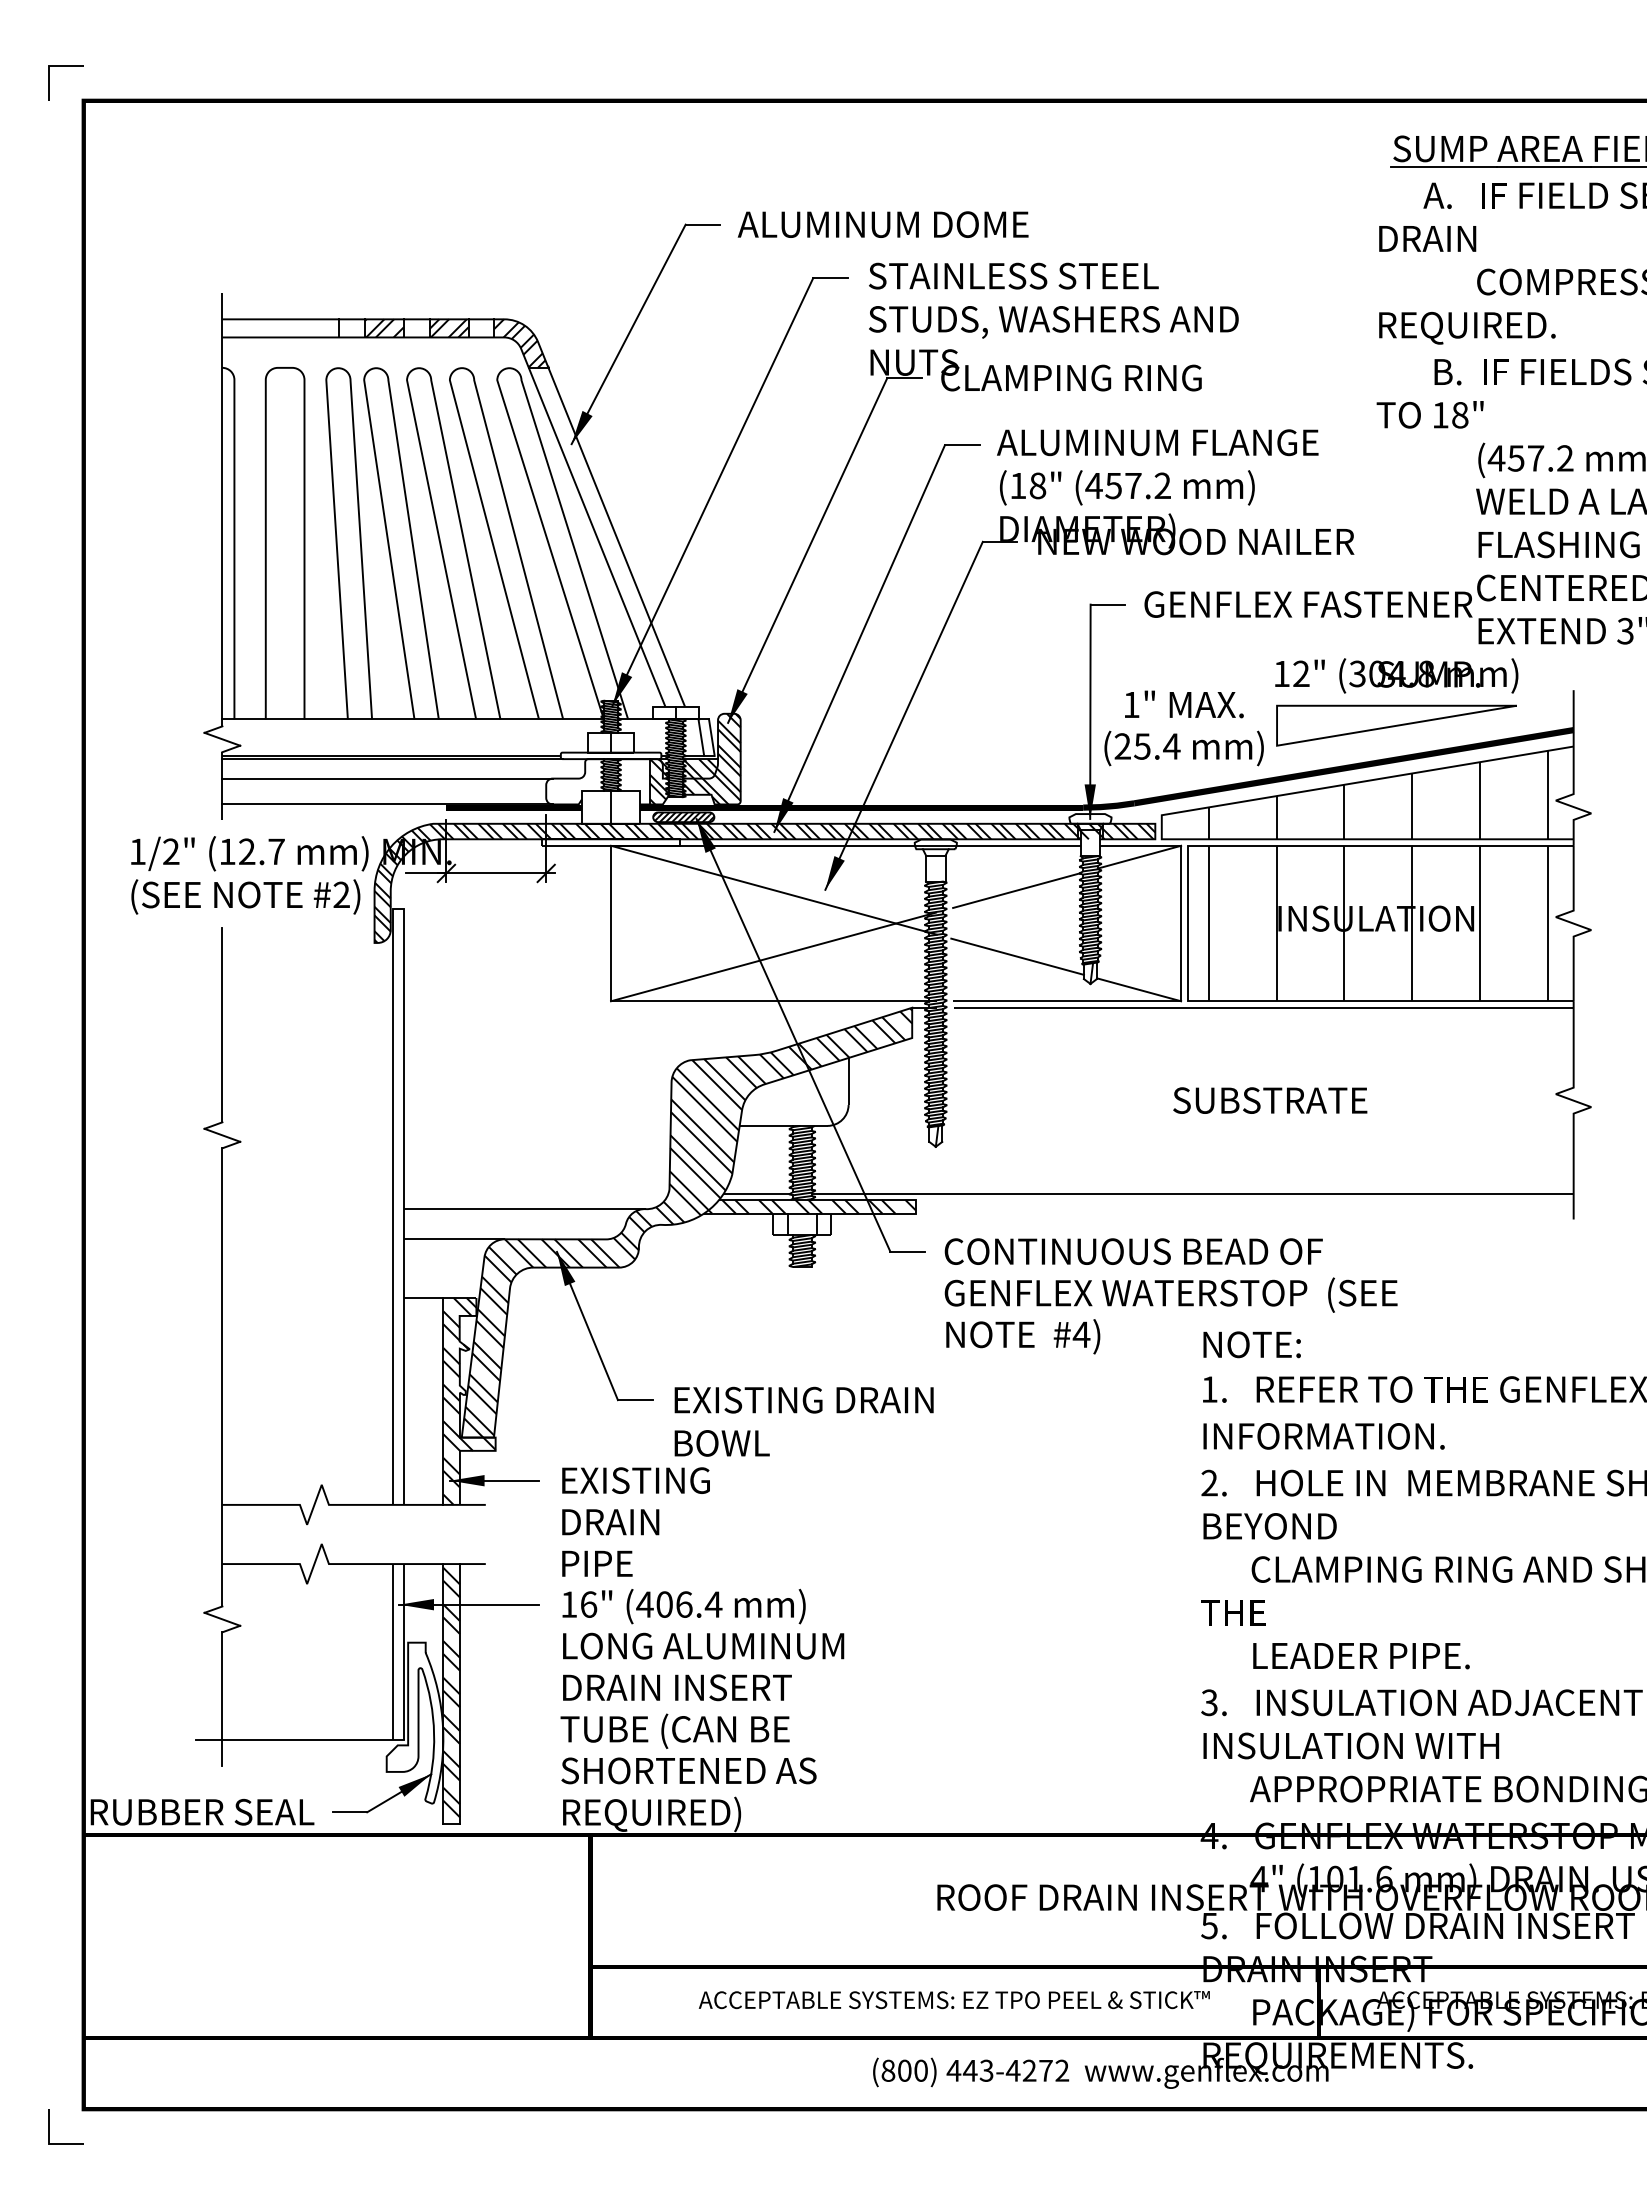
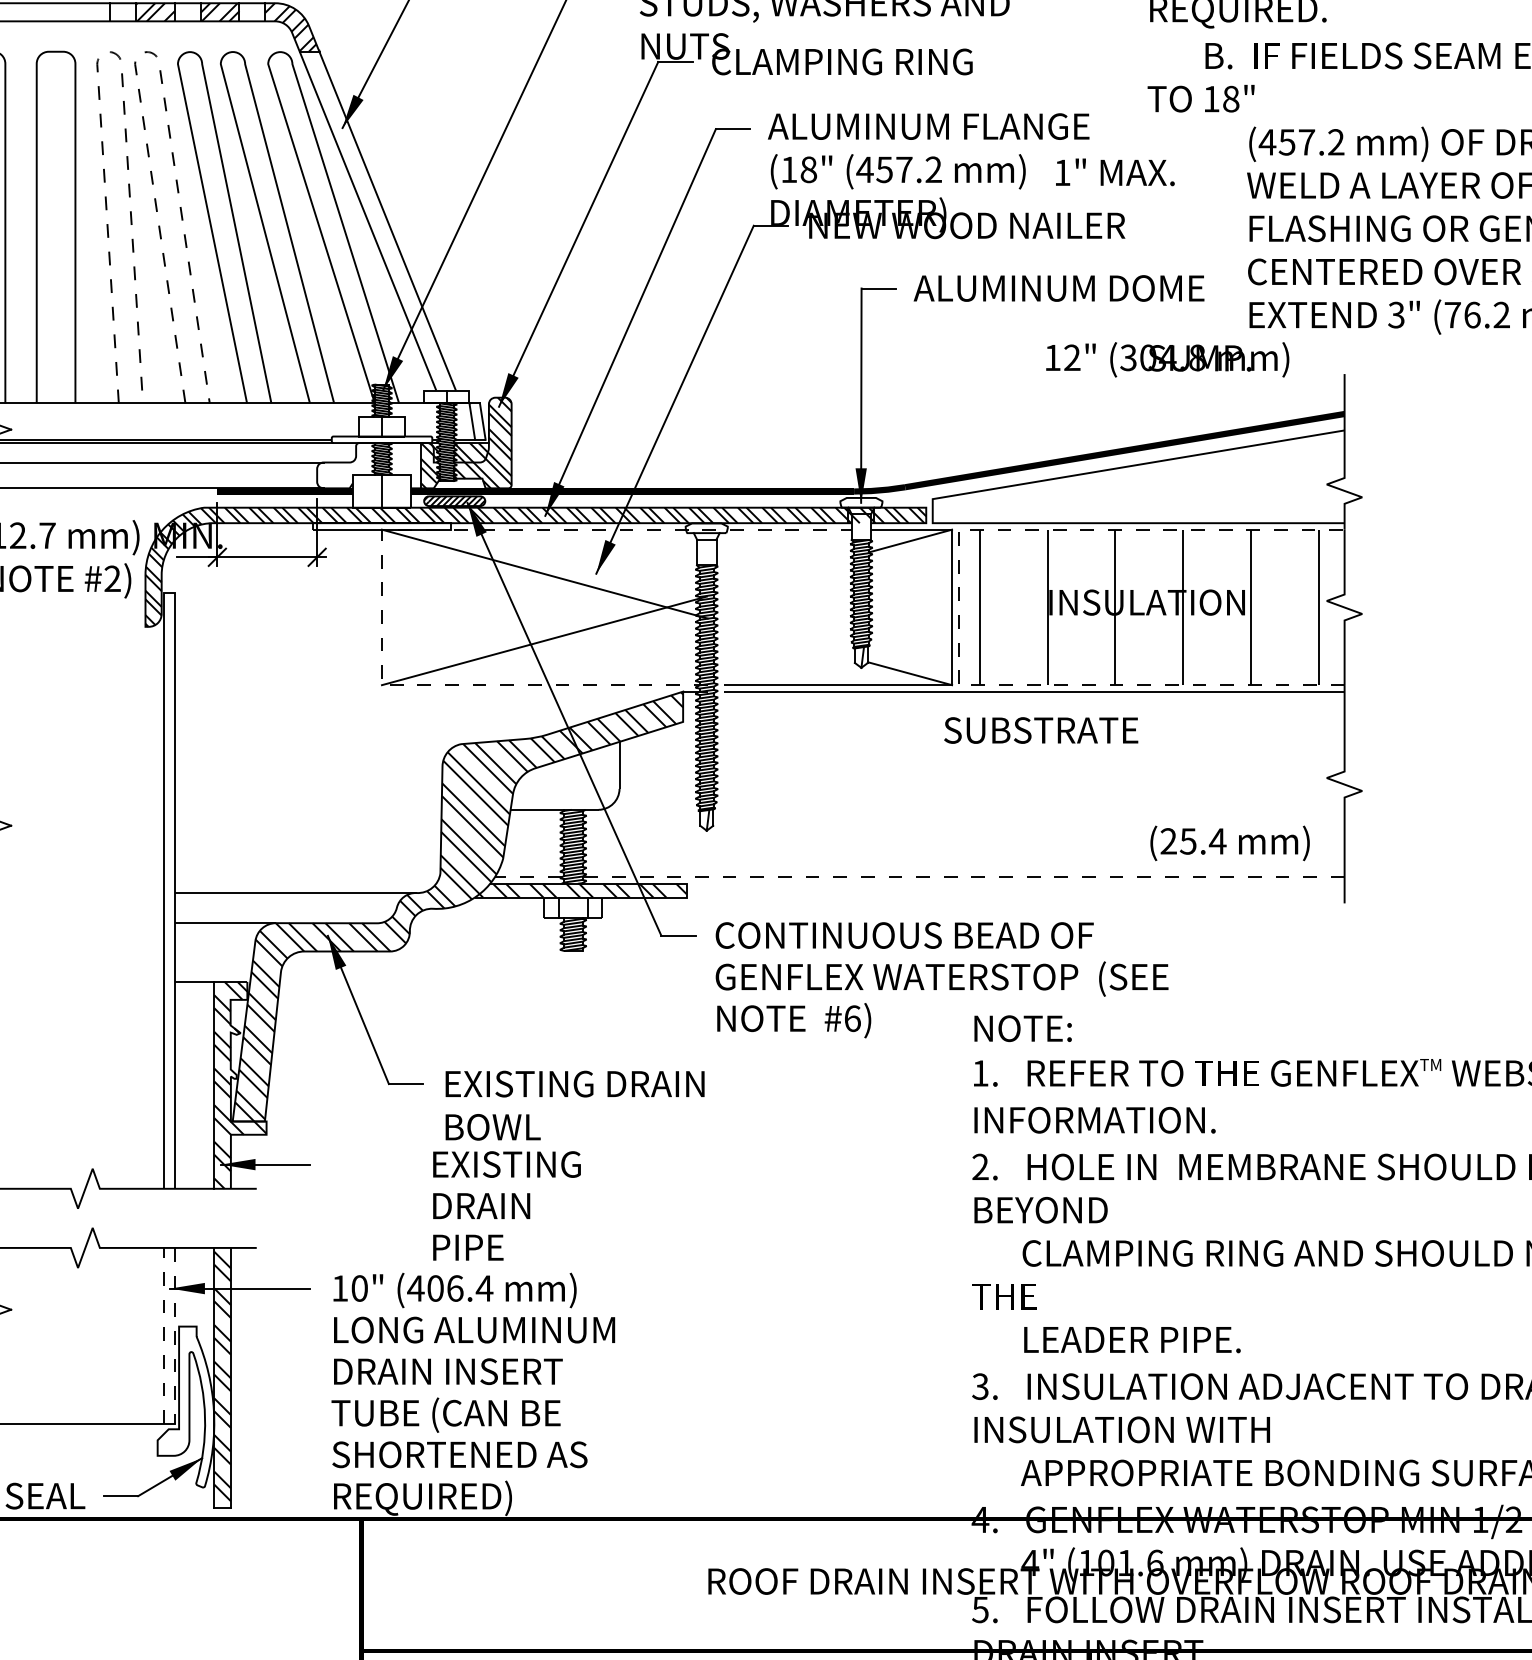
line: (338, 368) -> (109, 52), solid -> dashed
line: (376, 368) -> (147, 52), solid -> dashed
text: (1307, 604) -> (1078, 288), GENFLEX FASTENER -> ALUMINUM DOME
text: (1184, 704) -> (1115, 172), moved
part: (1396, 725) -> (1167, 409), removed
text: (1183, 748) -> (1229, 843), moved
hatch: (1377, 794) -> (1148, 478), removed
line: (611, 851) -> (382, 535), solid -> dashed
line: (1016, 890) -> (787, 574), removed
line: (1187, 923) -> (958, 607), solid -> dashed
line: (1017, 956) -> (788, 640), removed
text: (1270, 1100) -> (1041, 730), moved
line: (756, 1193) -> (527, 877), solid -> dashed
line: (1192, 1193) -> (963, 877), solid -> dashed
text: (1081, 1334) -> (852, 1018), #4) -> #6)
text: (635, 1521) -> (506, 1205), moved
text: (588, 1604) -> (359, 1288), 16" -> 10"
line: (393, 1651) -> (164, 1335), solid -> dashed
line: (403, 1652) -> (174, 1336), solid -> dashed

